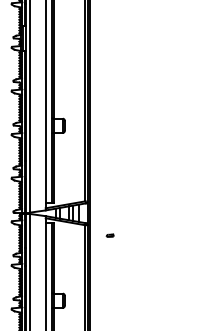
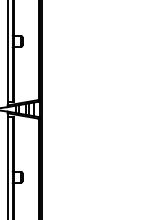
part: (109, 235) -> (57, 126), removed

